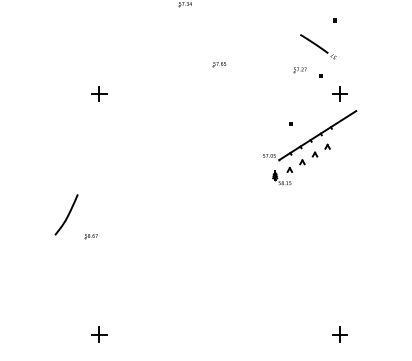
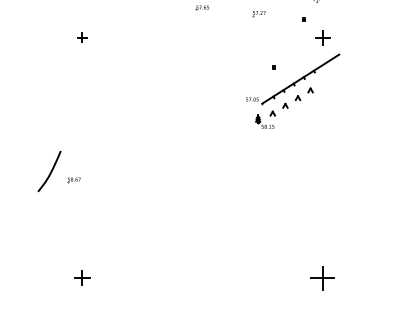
part: (299, 70) -> (258, 14), moved
part: (99, 93) -> (82, 37), size x0.6
curve: (67, 214) -> (50, 171), moved
part: (339, 334) -> (322, 278), size x1.6

